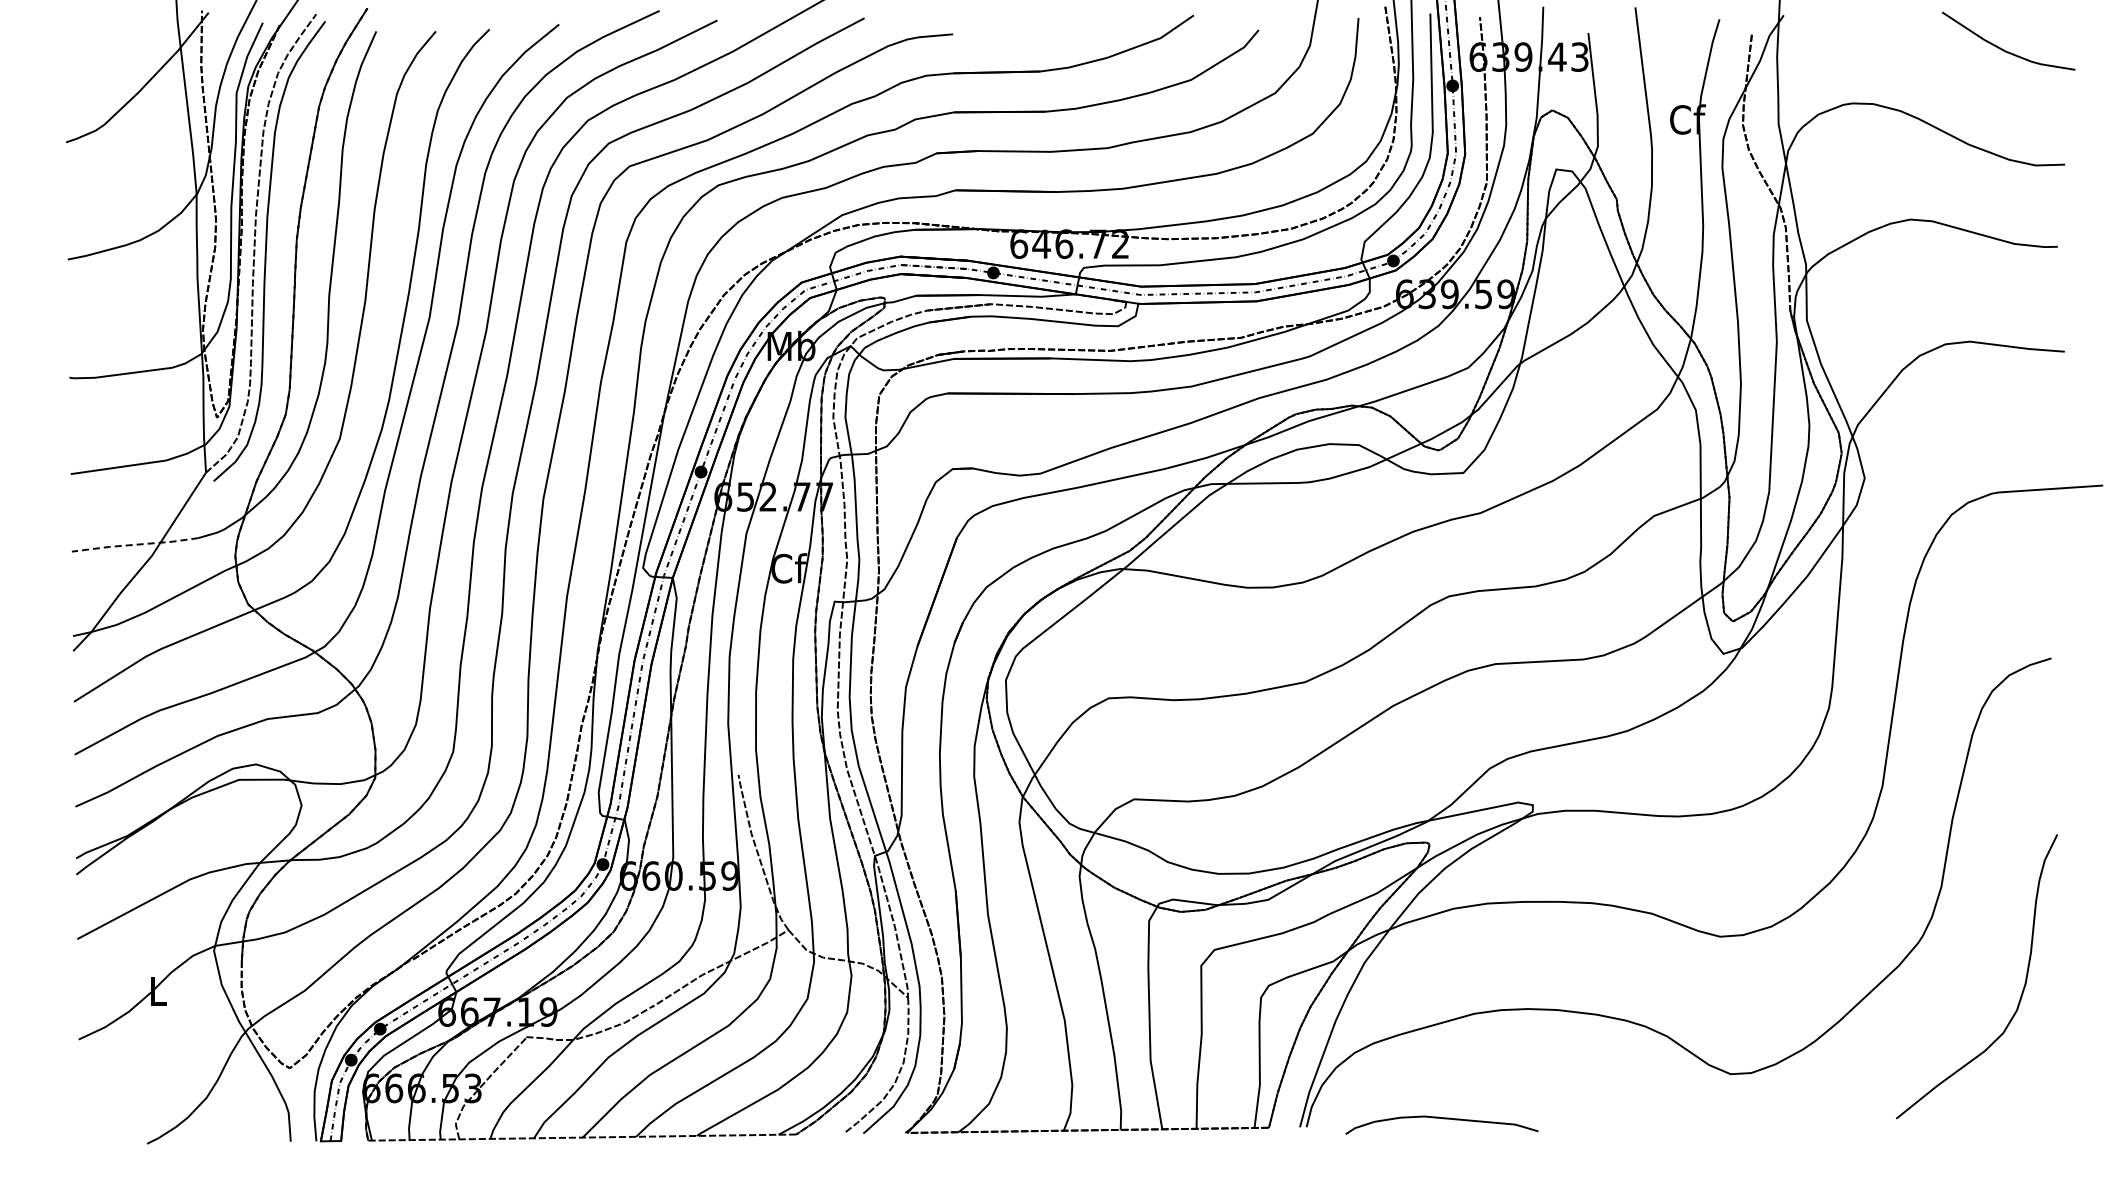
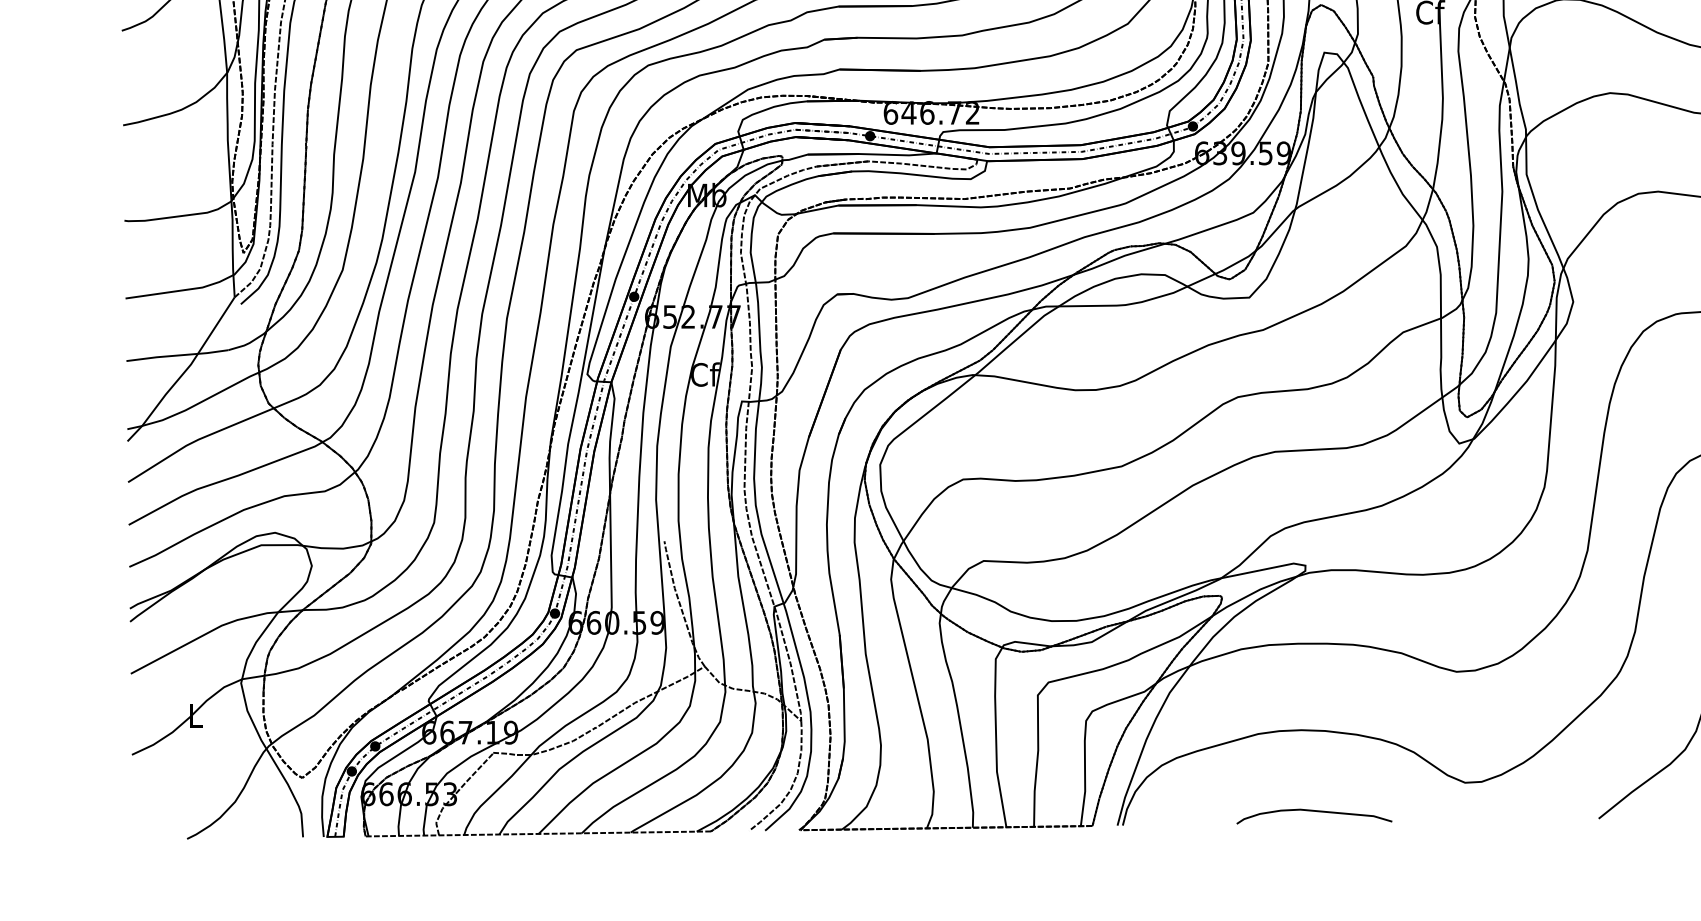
line: (134, 544) -> (176, 355), dashed -> solid
curve: (1443, 1119) -> (1315, 812), moved

